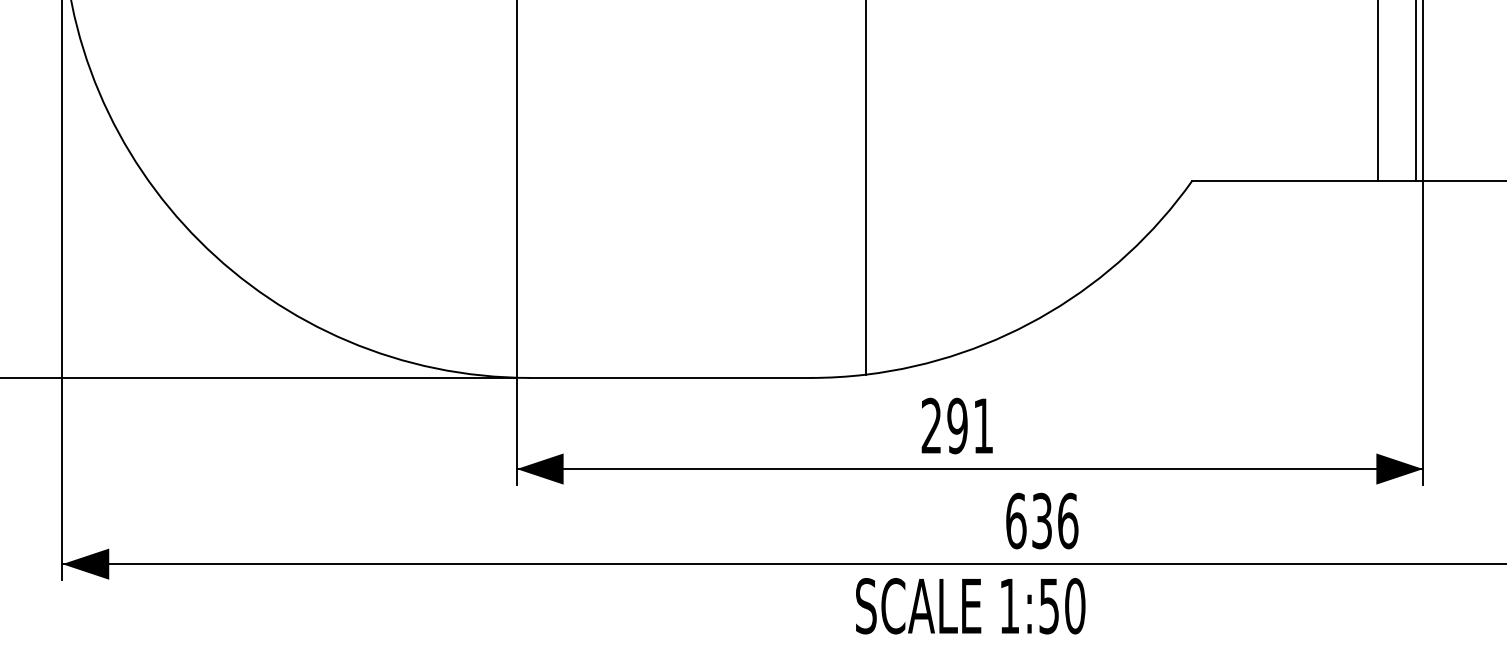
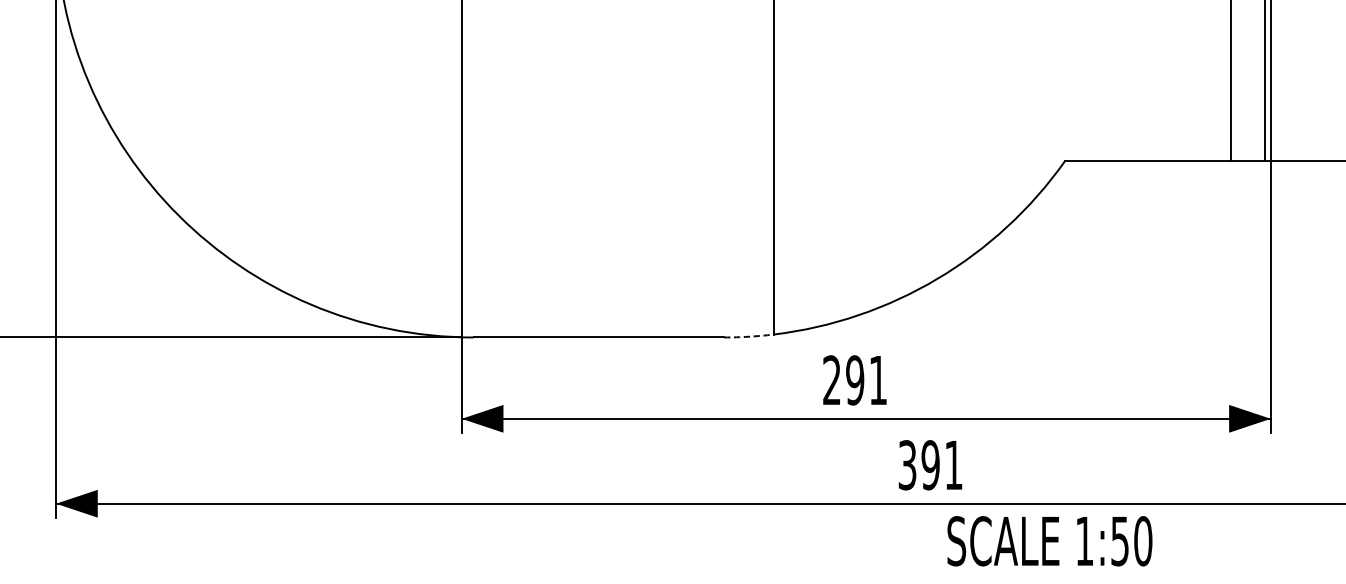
arc: (838, 377) -> (748, 337), solid -> dashed
text: (1042, 520) -> (931, 464), 636 -> 391
text: (970, 606) -> (1049, 541), moved

